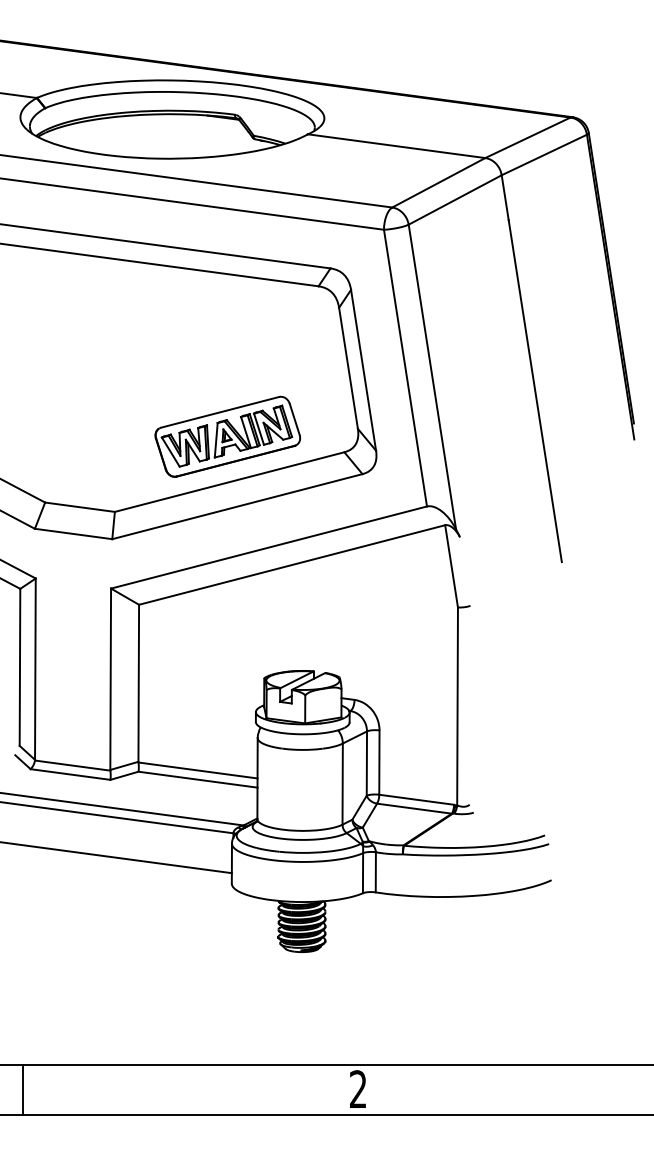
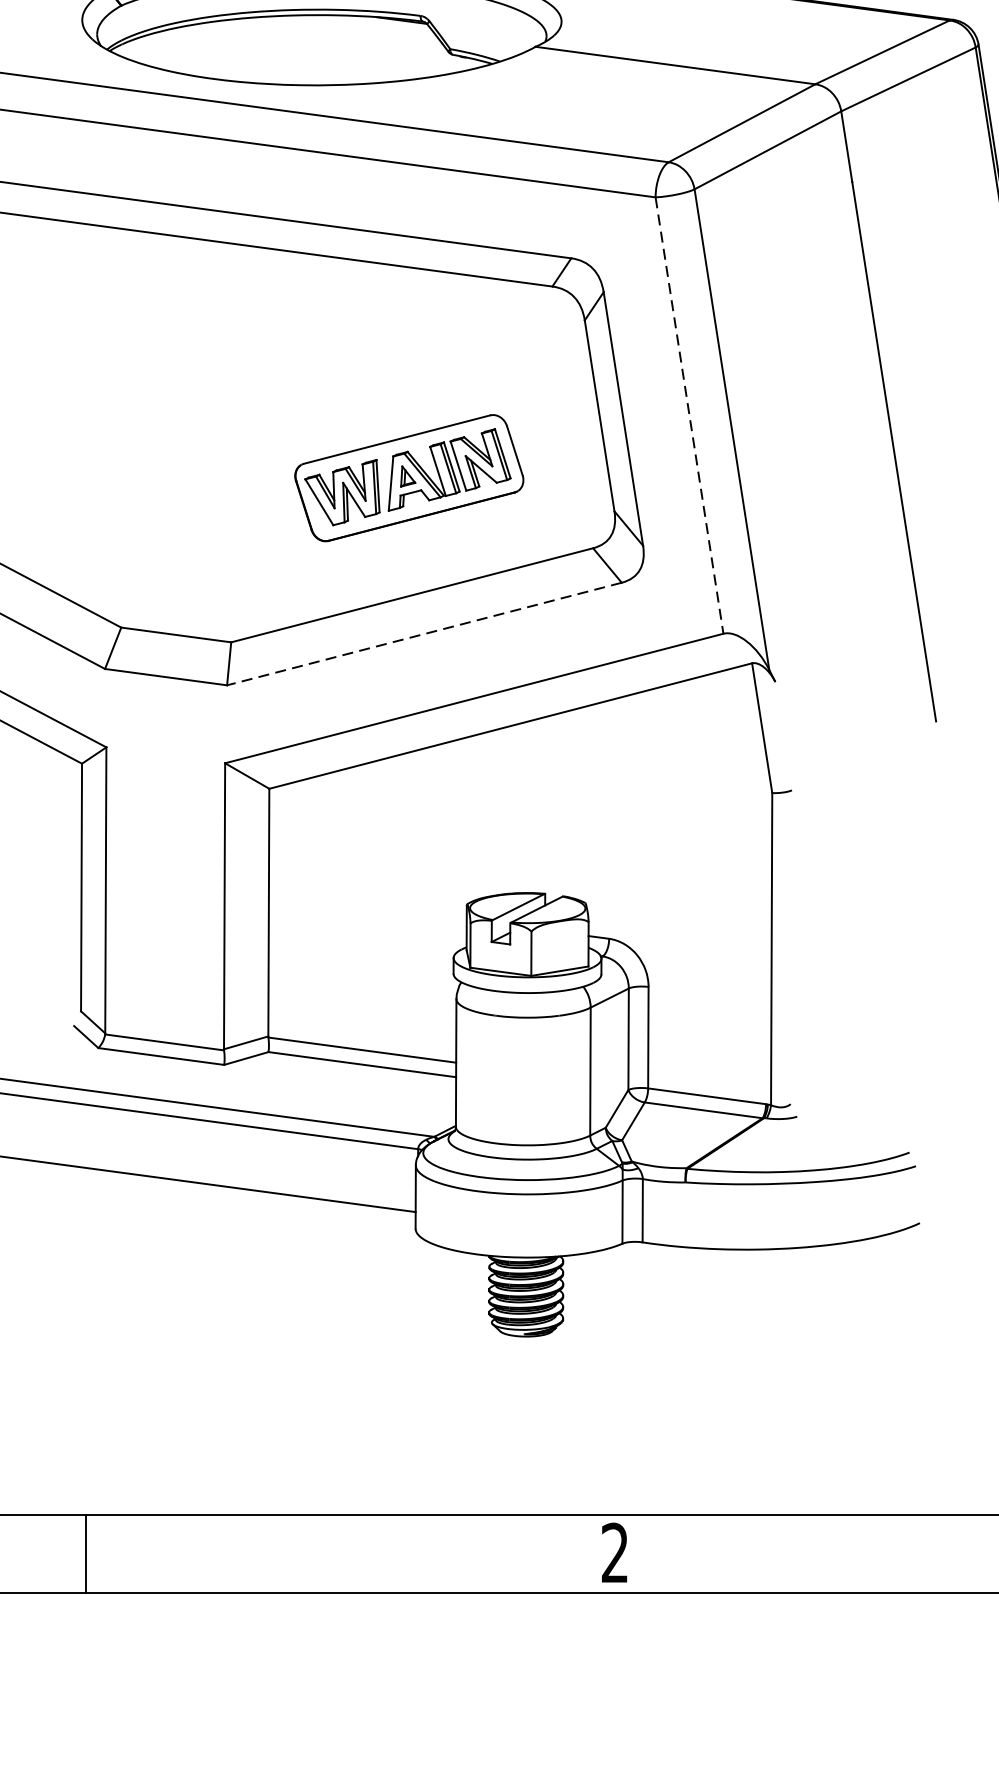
line: (405, 368) -> (689, 416), solid -> dashed
part: (227, 436) -> (408, 477), moved
line: (236, 506) -> (422, 633), solid -> dashed

